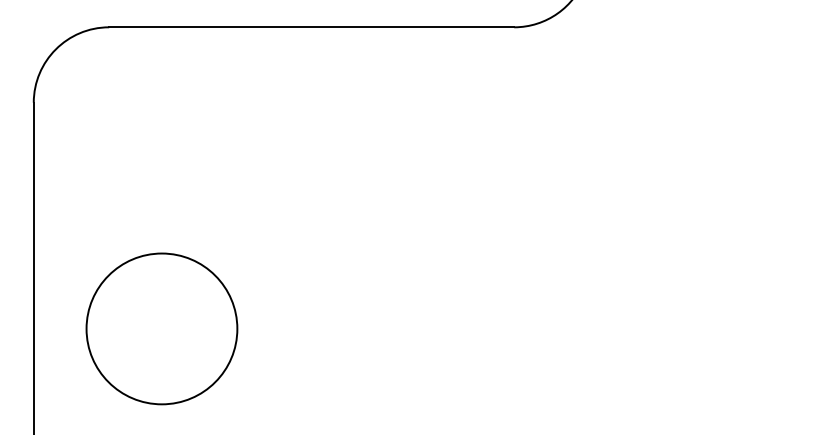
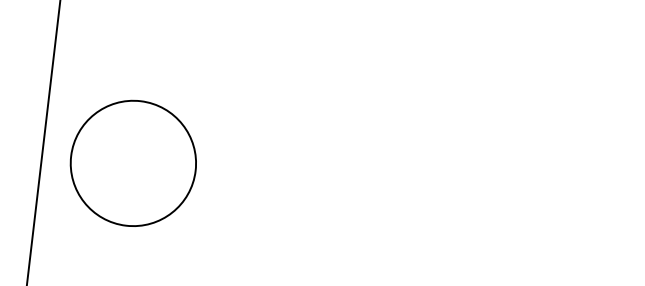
circle: (161, 328) -> (133, 163), moved

